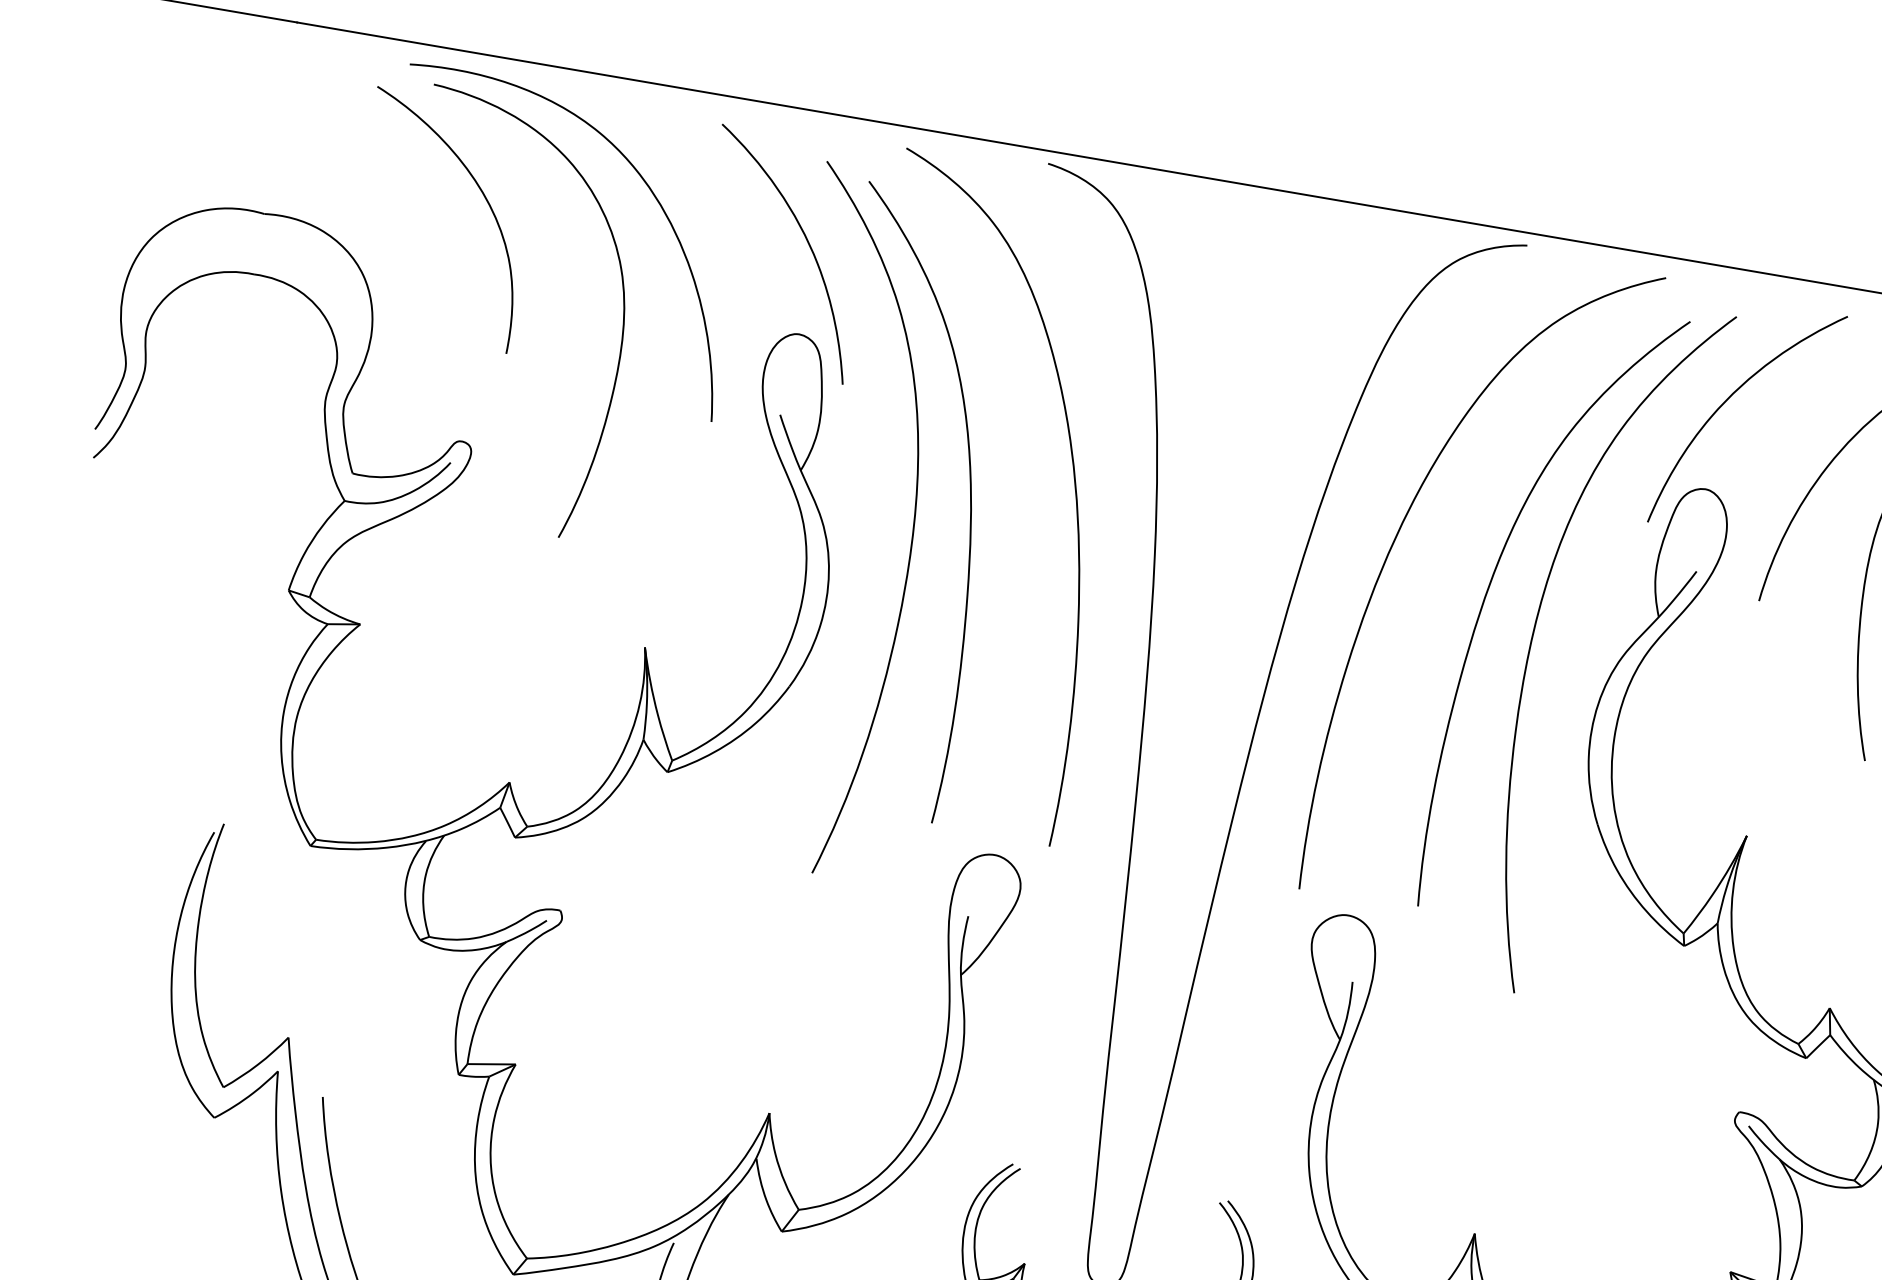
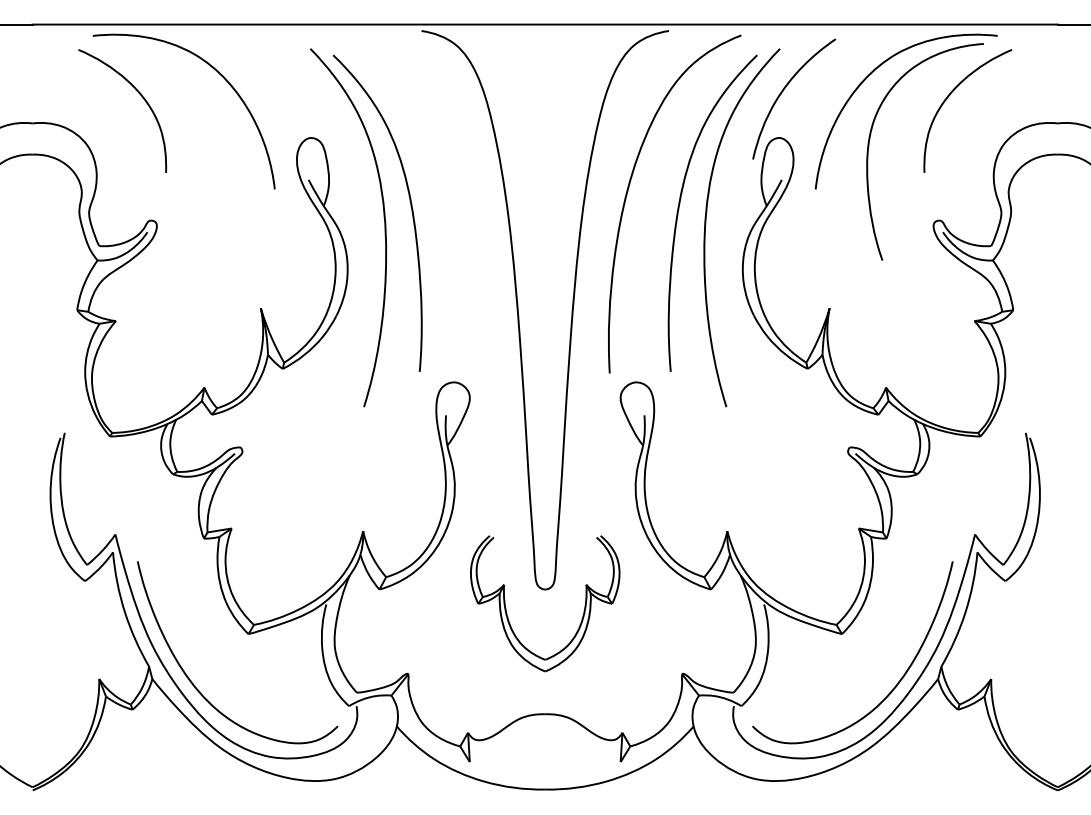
curve: (806, 245) -> (307, 92), removed
curve: (621, 313) -> (220, 142), removed
curve: (1073, 491) -> (462, 193), removed

